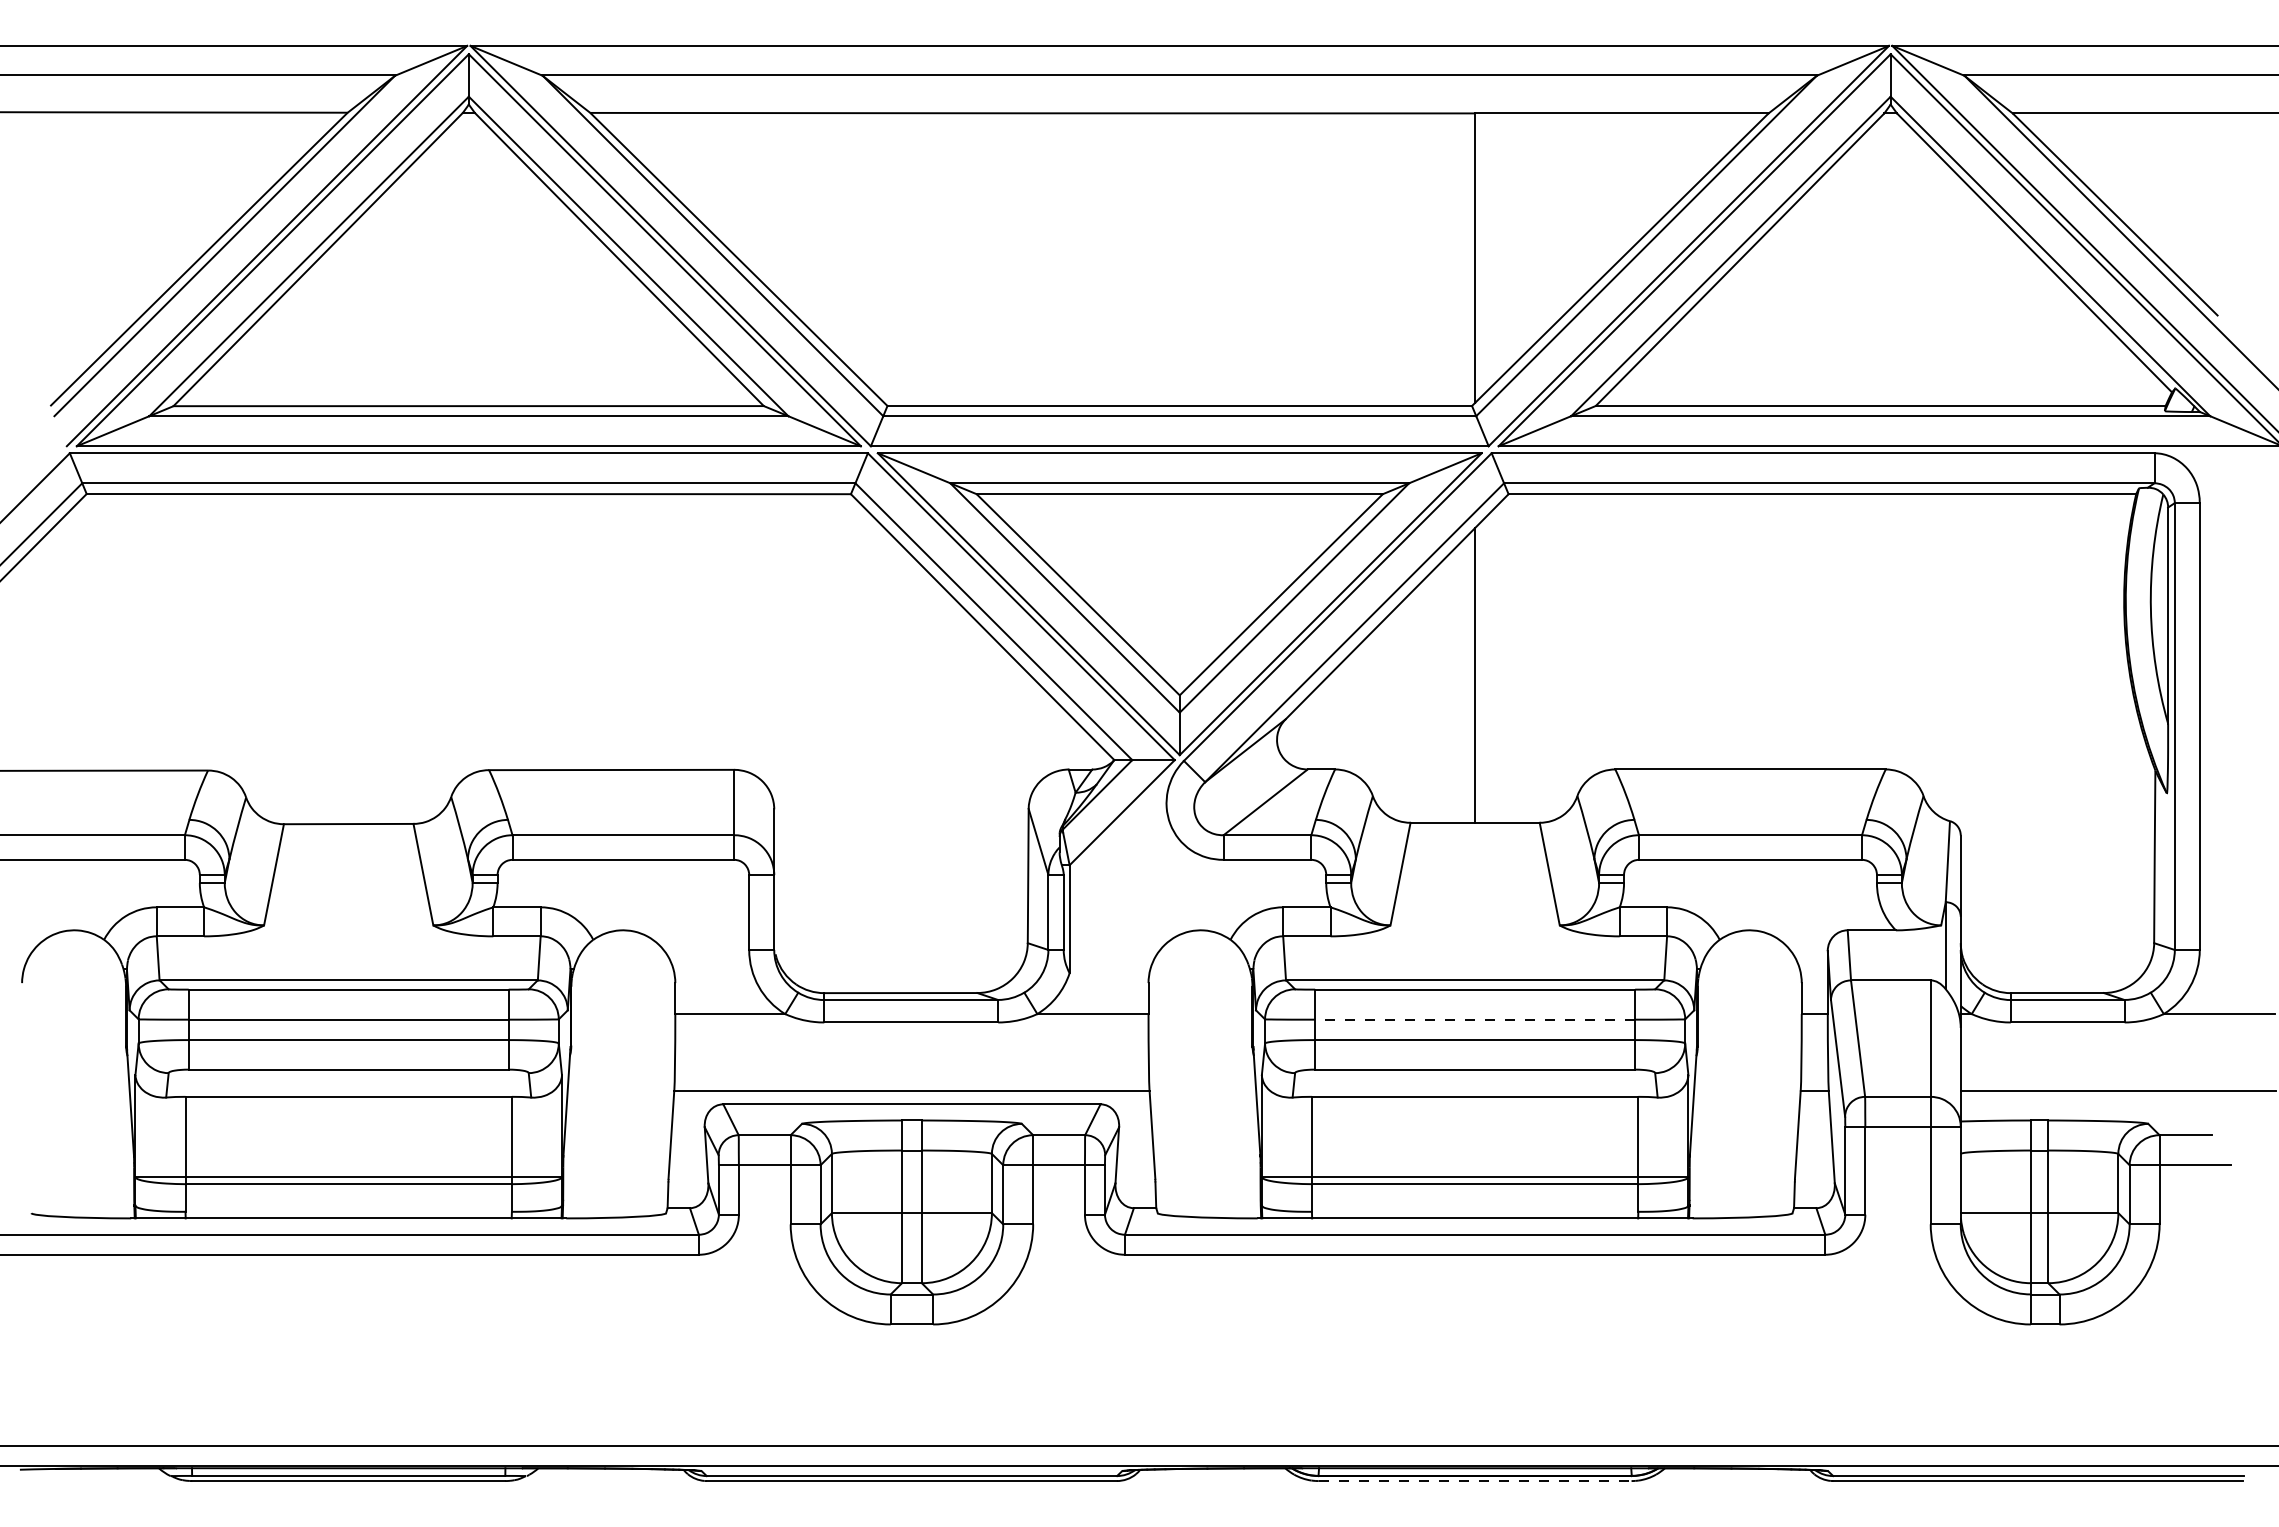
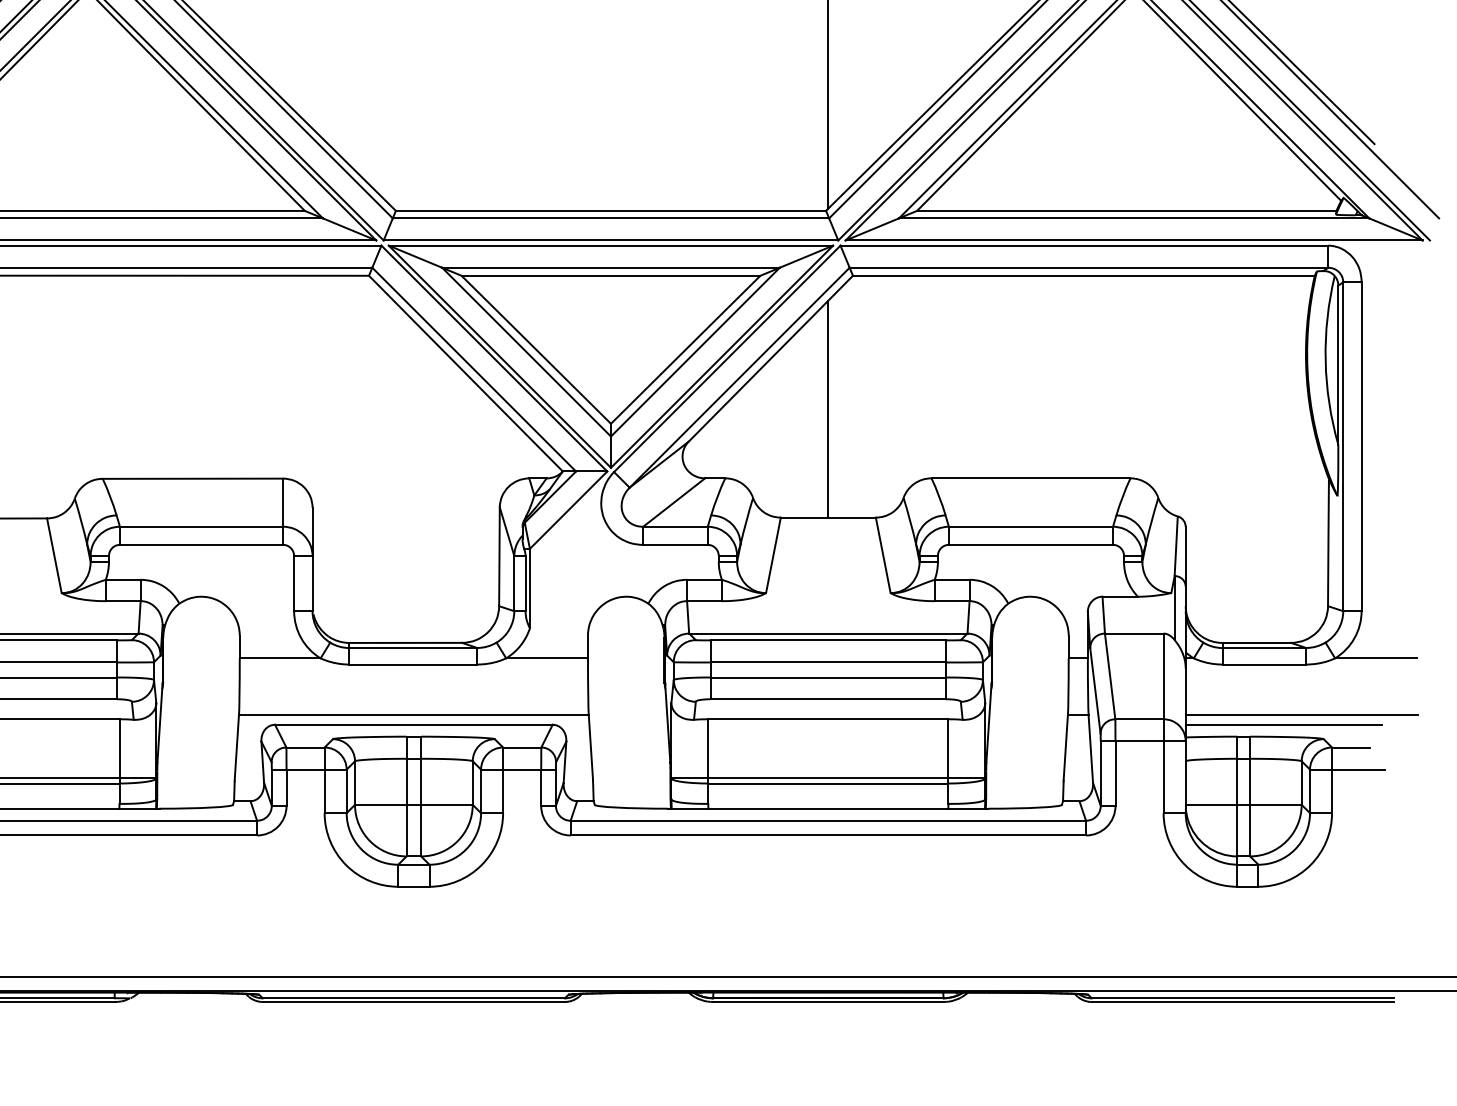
line: (1474, 1019) -> (827, 662), dashed -> solid
line: (2093, 1104) -> (1283, 724), added
line: (1475, 1481) -> (828, 1002), dashed -> solid

